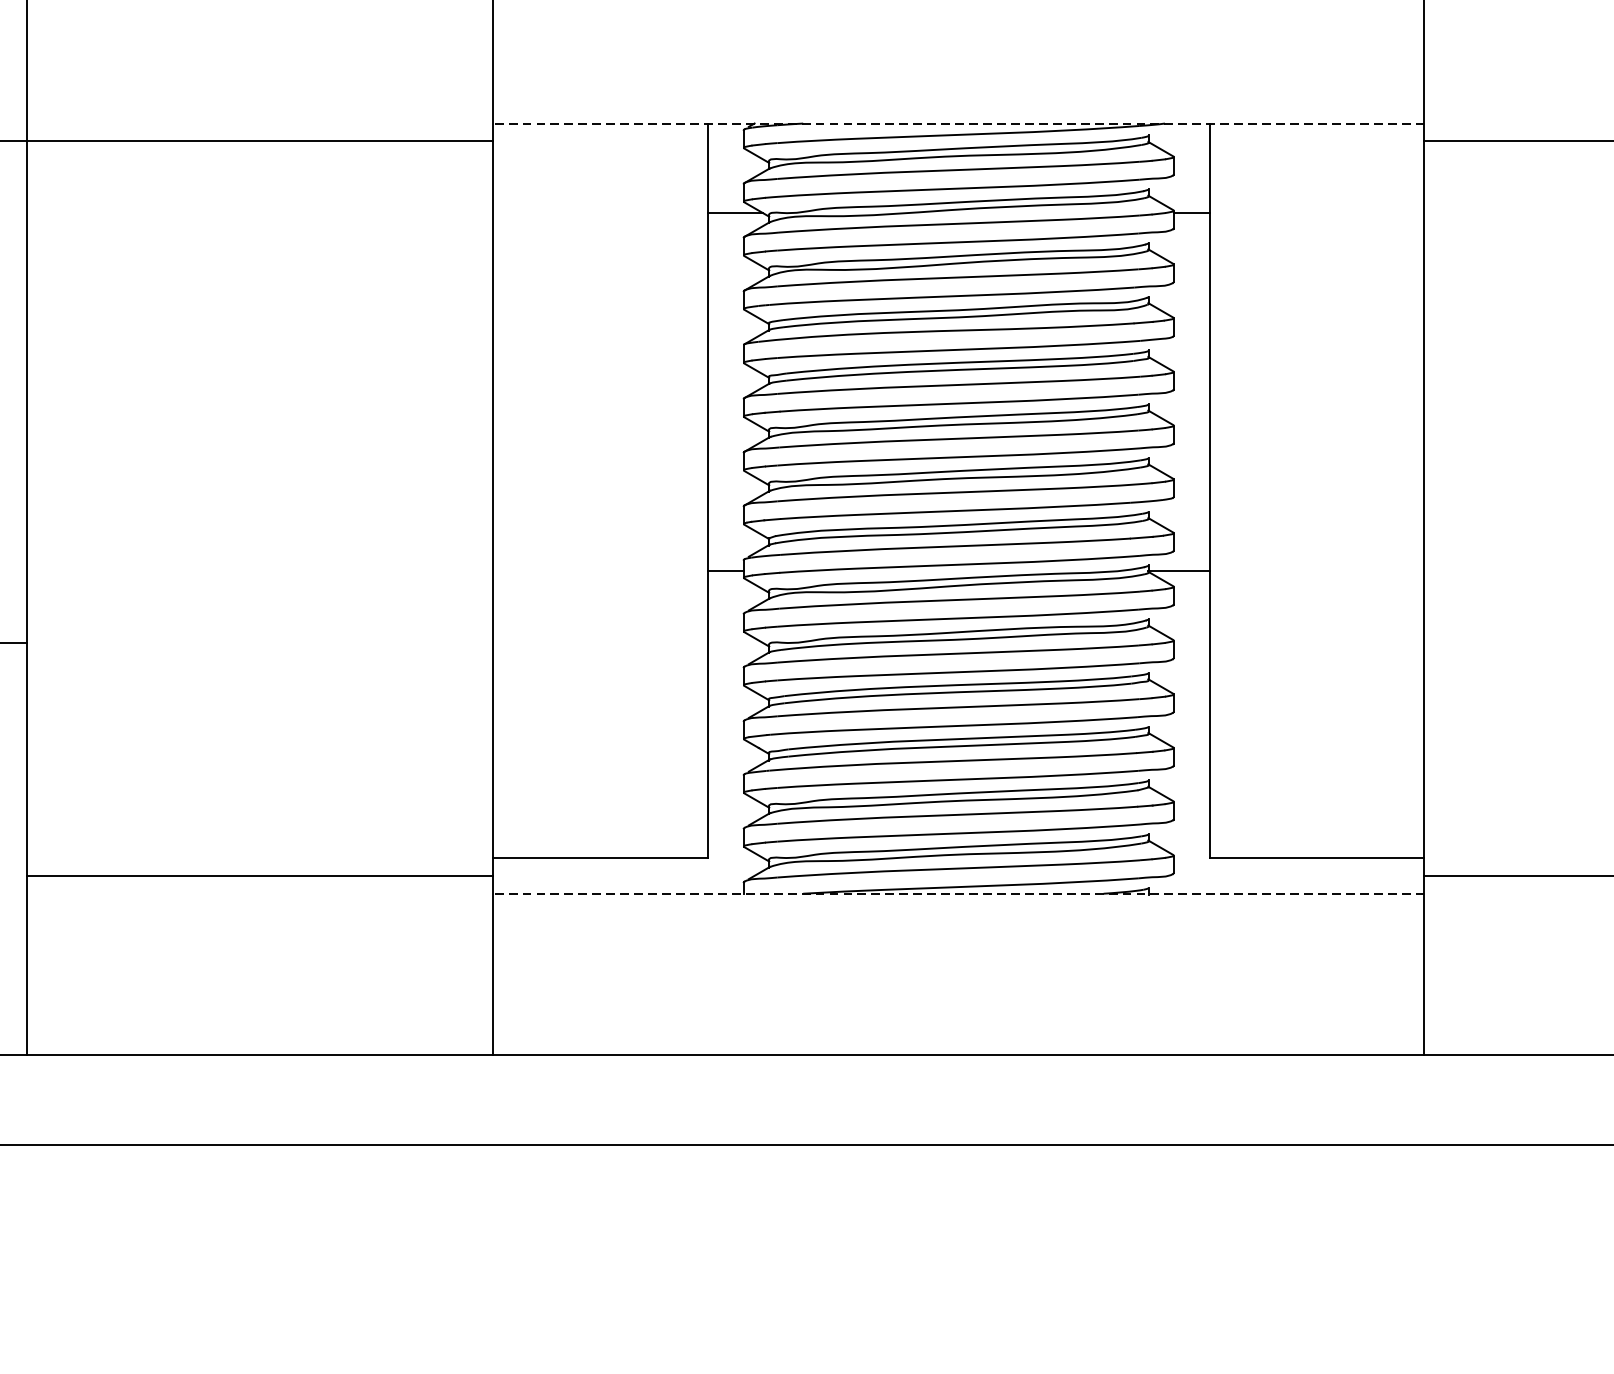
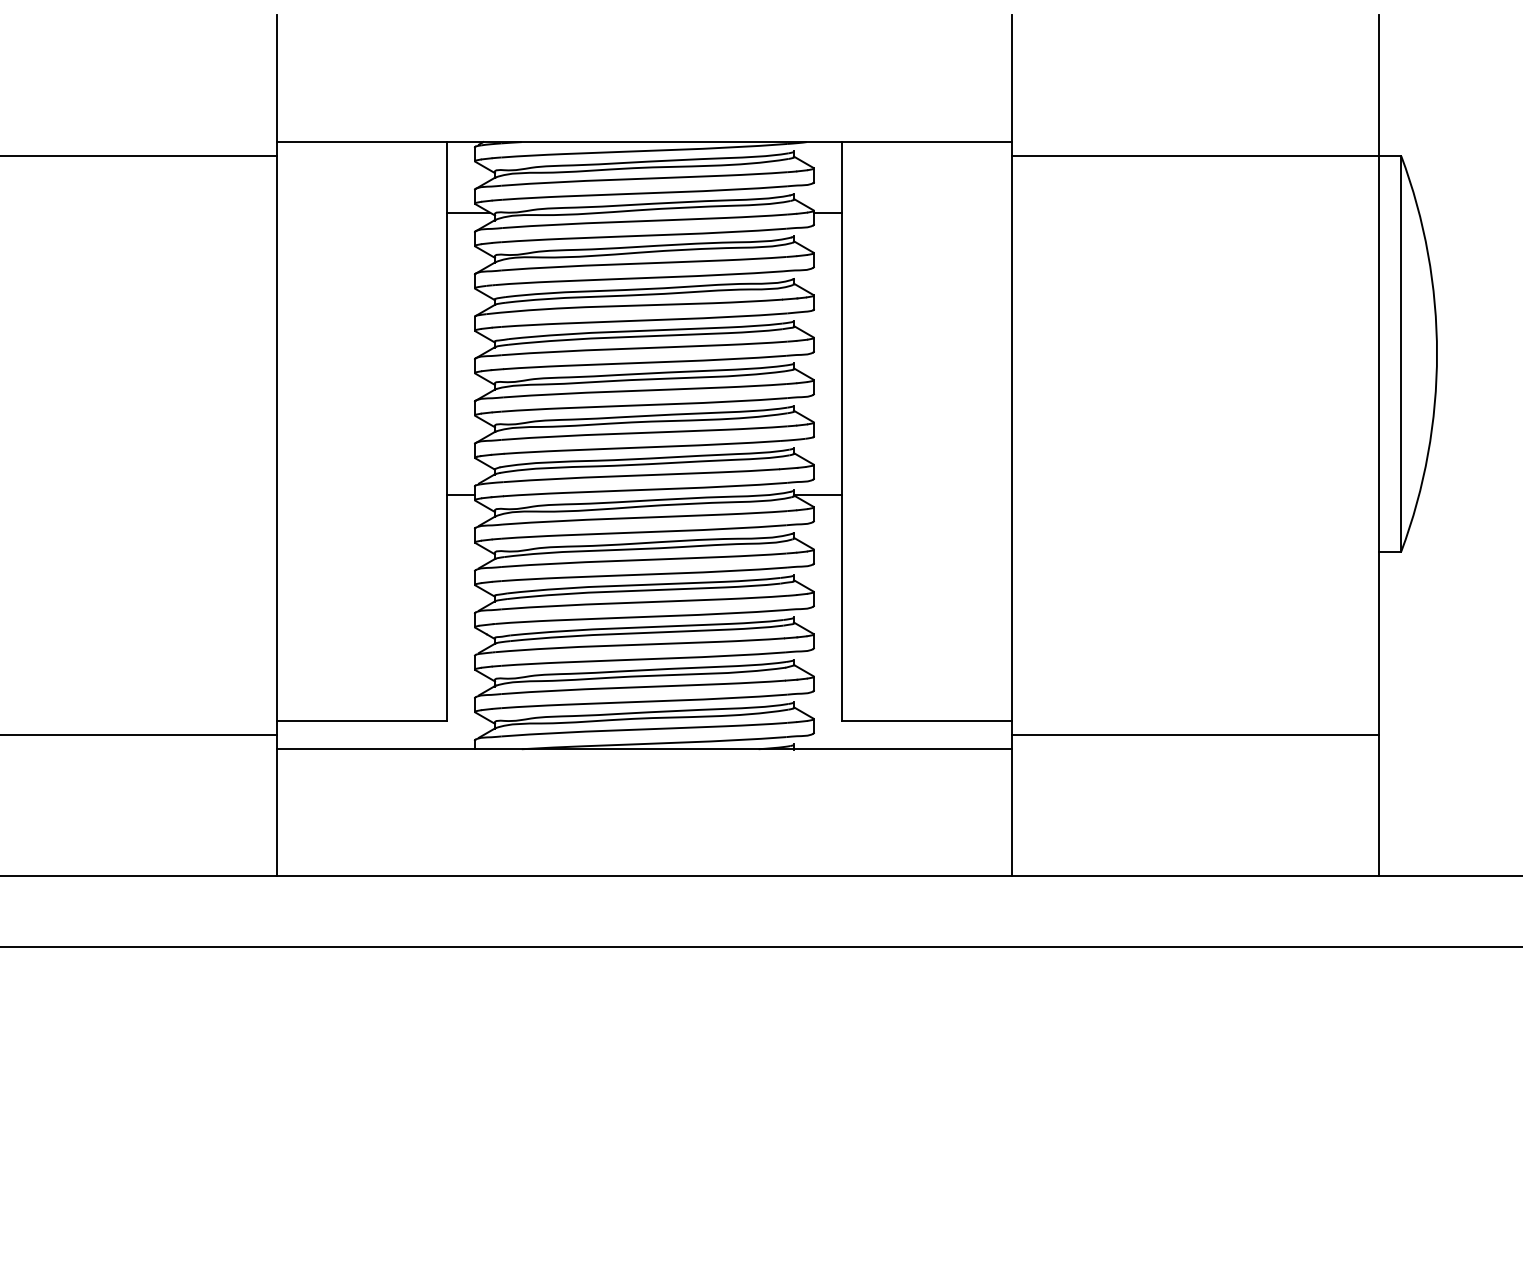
line: (957, 124) -> (643, 142), dashed -> solid
line: (957, 894) -> (643, 749), dashed -> solid

